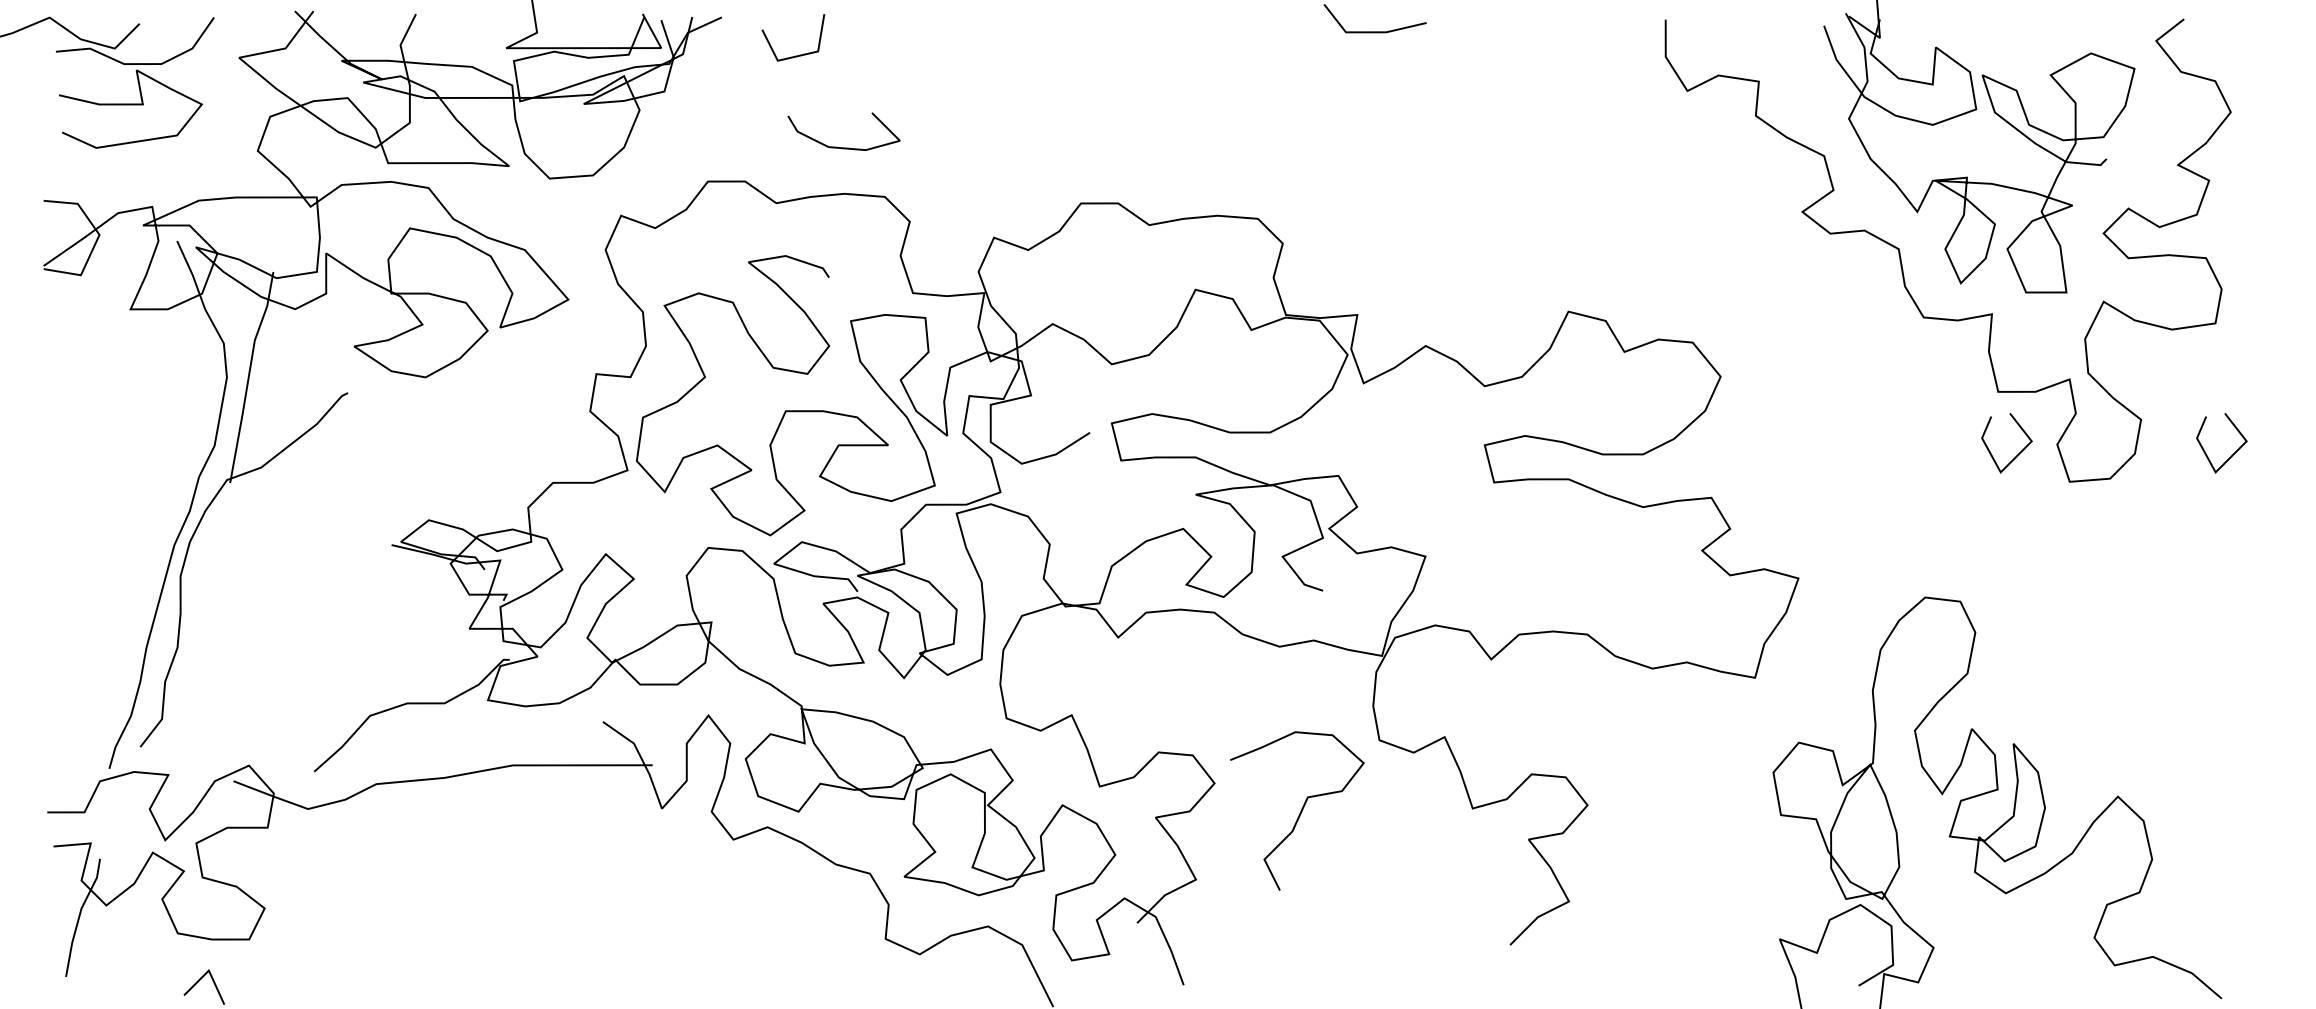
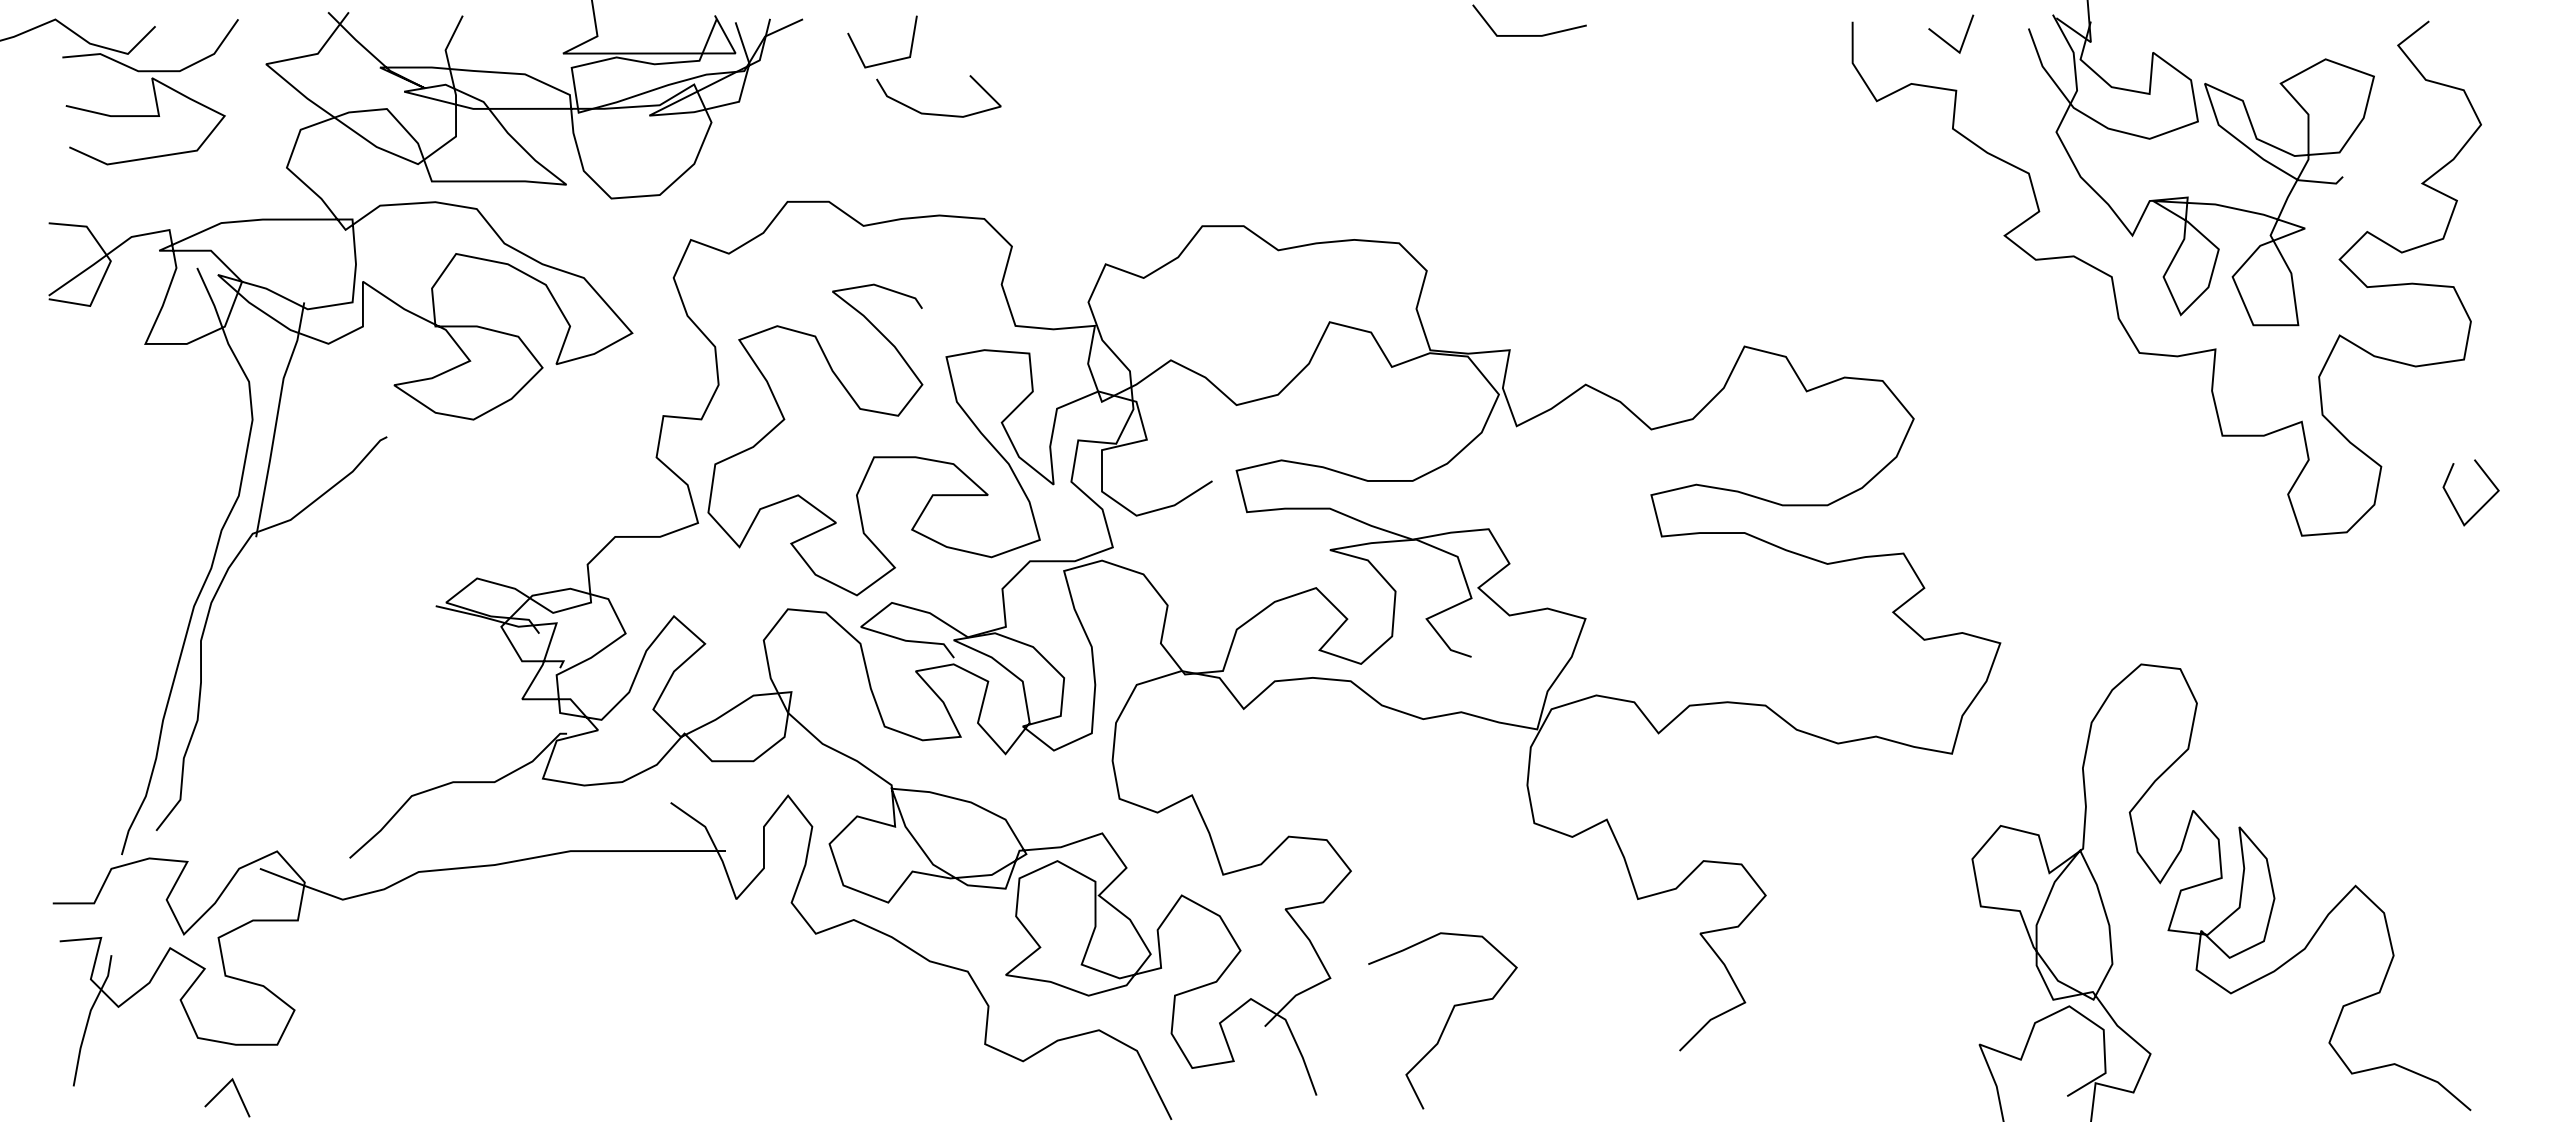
line: (1748, 35) -> (1944, 39), added
curve: (842, 147) -> (937, 113), moved
line: (2018, 453) -> (2244, 504), removed
curve: (1300, 811) -> (1446, 1021), moved

